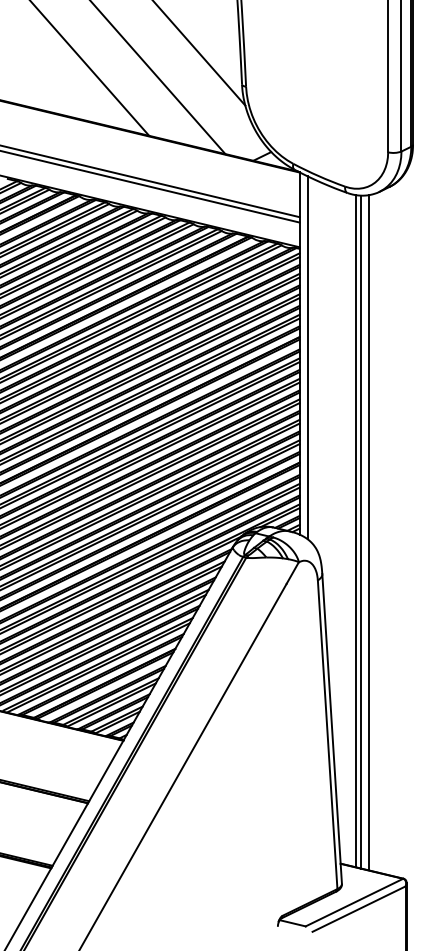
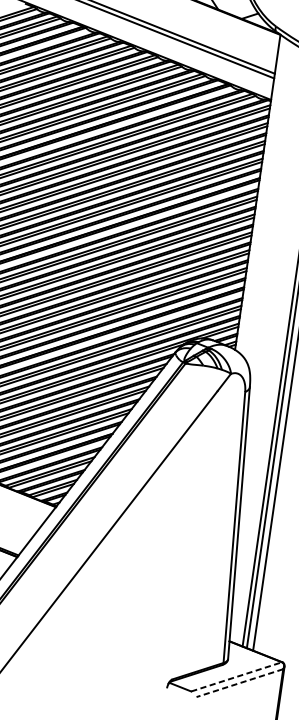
line: (307, 357) -> (264, 196), removed
line: (354, 902) -> (236, 676), solid -> dashed
line: (359, 909) -> (240, 683), solid -> dashed

